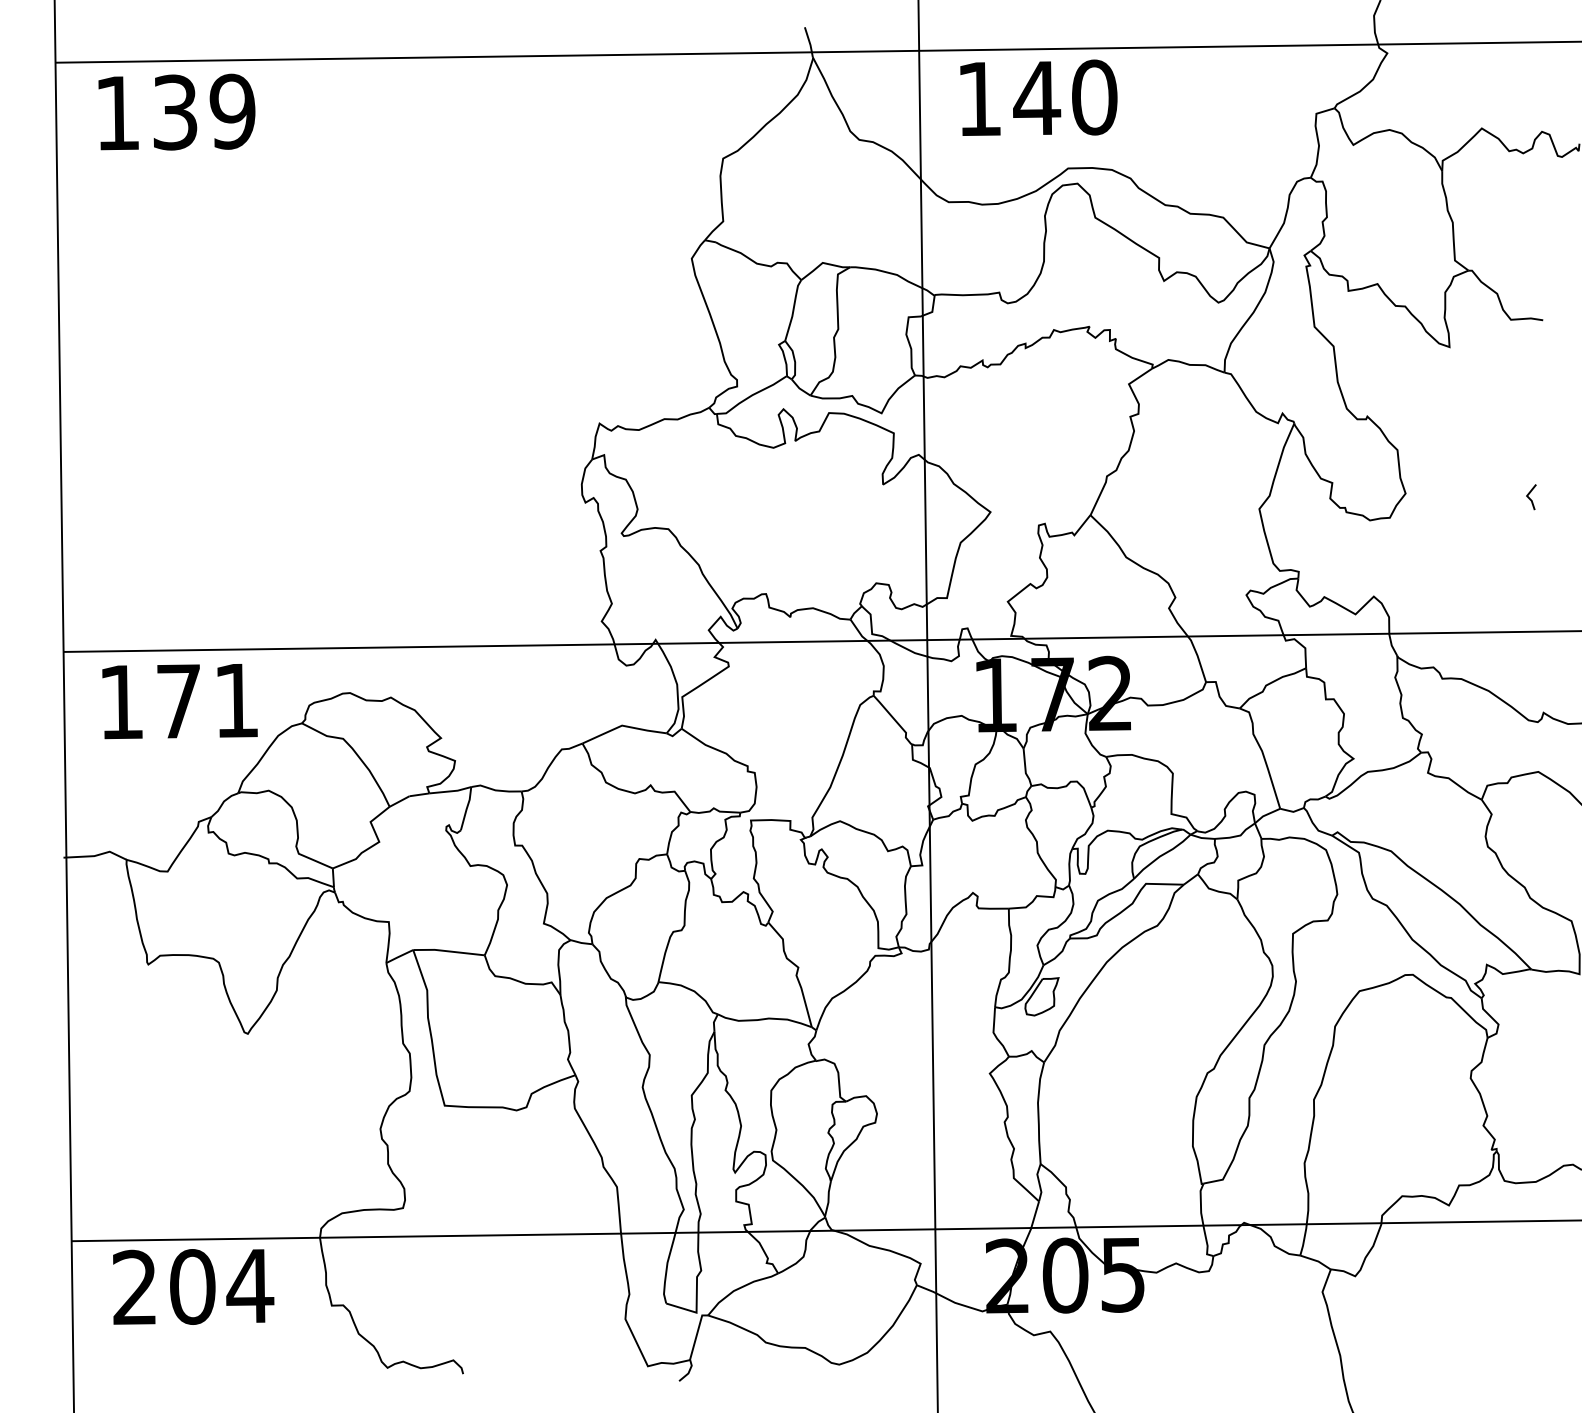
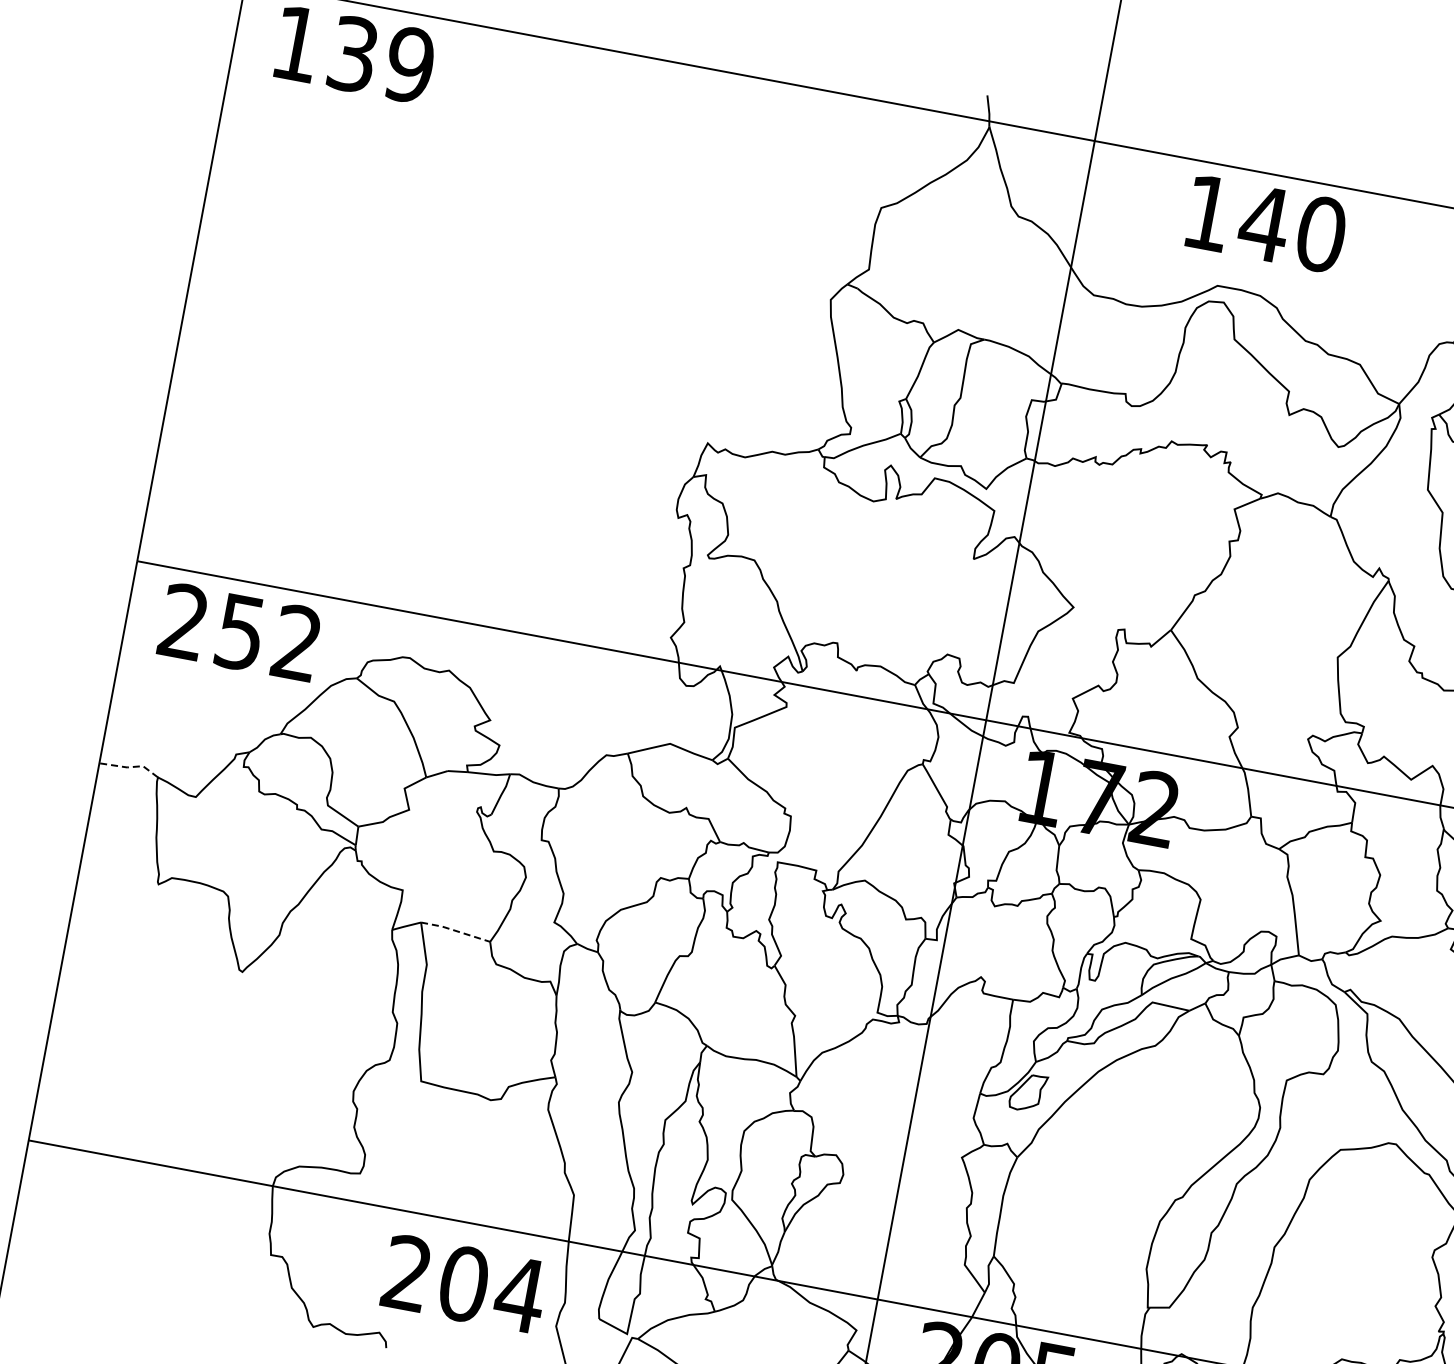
text: (1038, 97) -> (1266, 223), moved
text: (178, 700) -> (240, 631), 171 -> 252
line: (96, 855) -> (129, 767), solid -> dashed
line: (448, 951) -> (455, 930), solid -> dashed
text: (193, 1286) -> (464, 1283), moved

